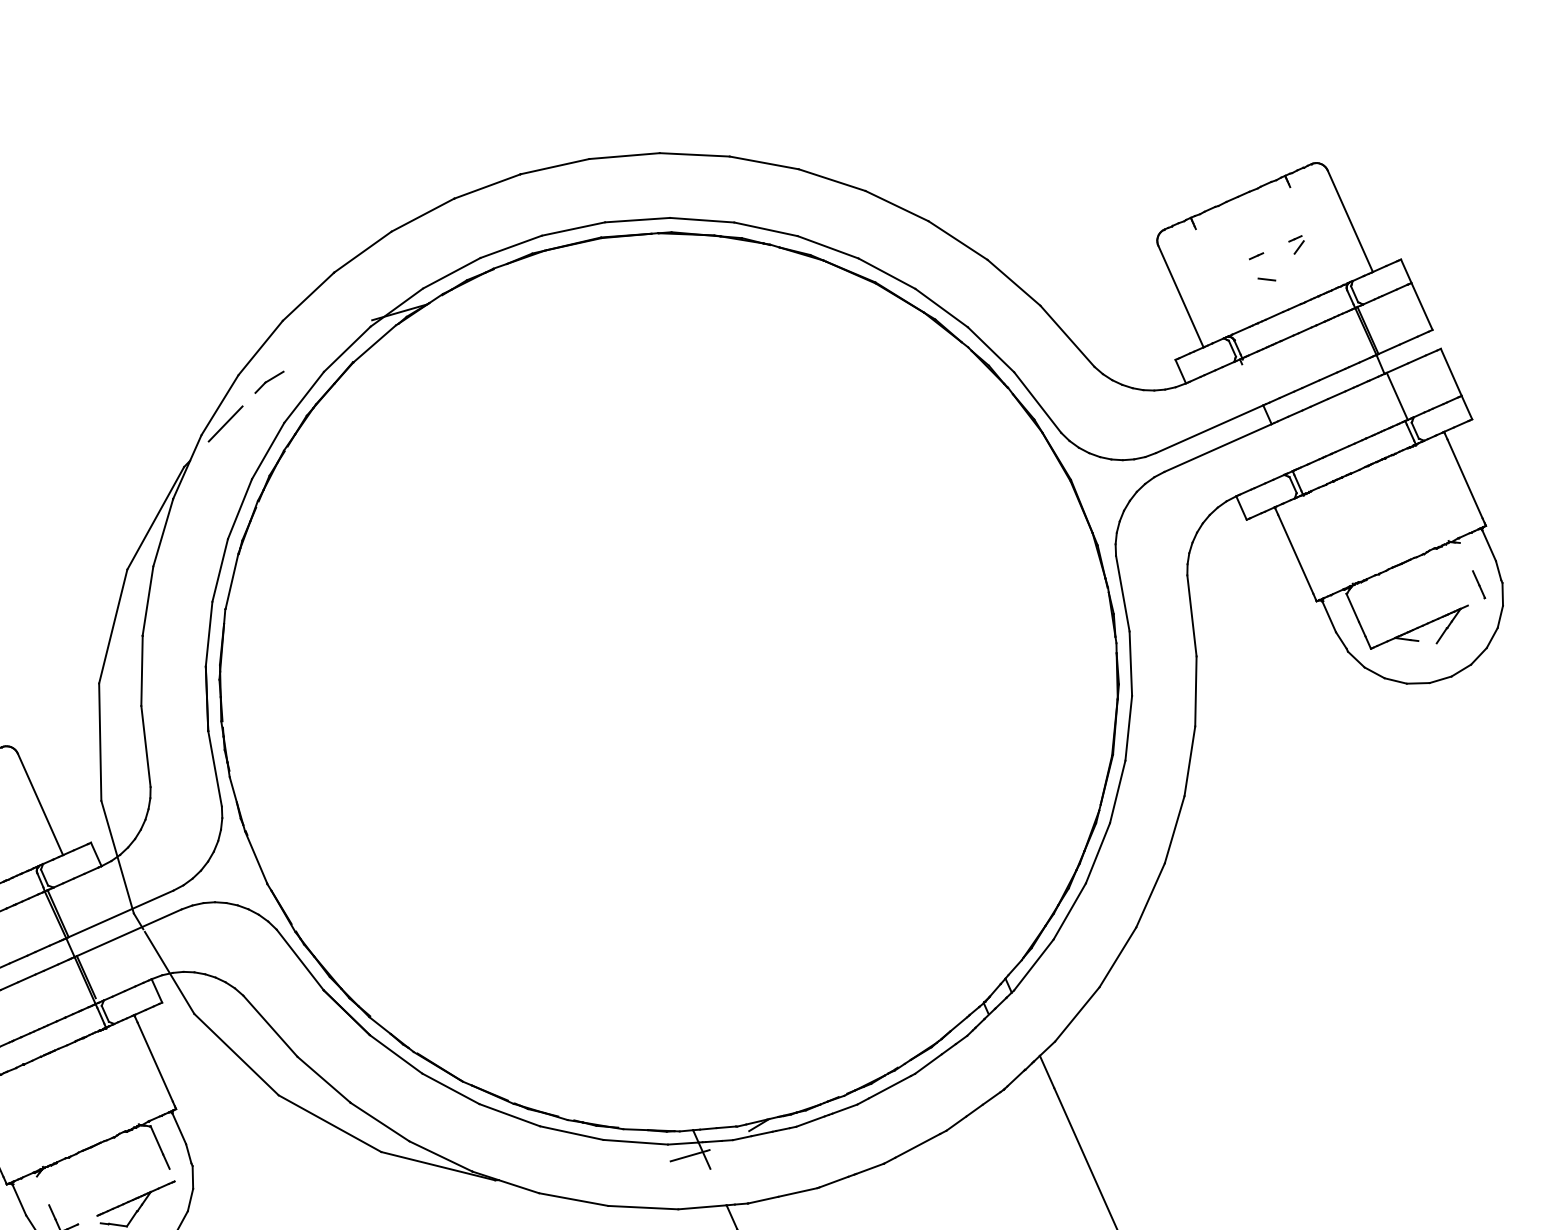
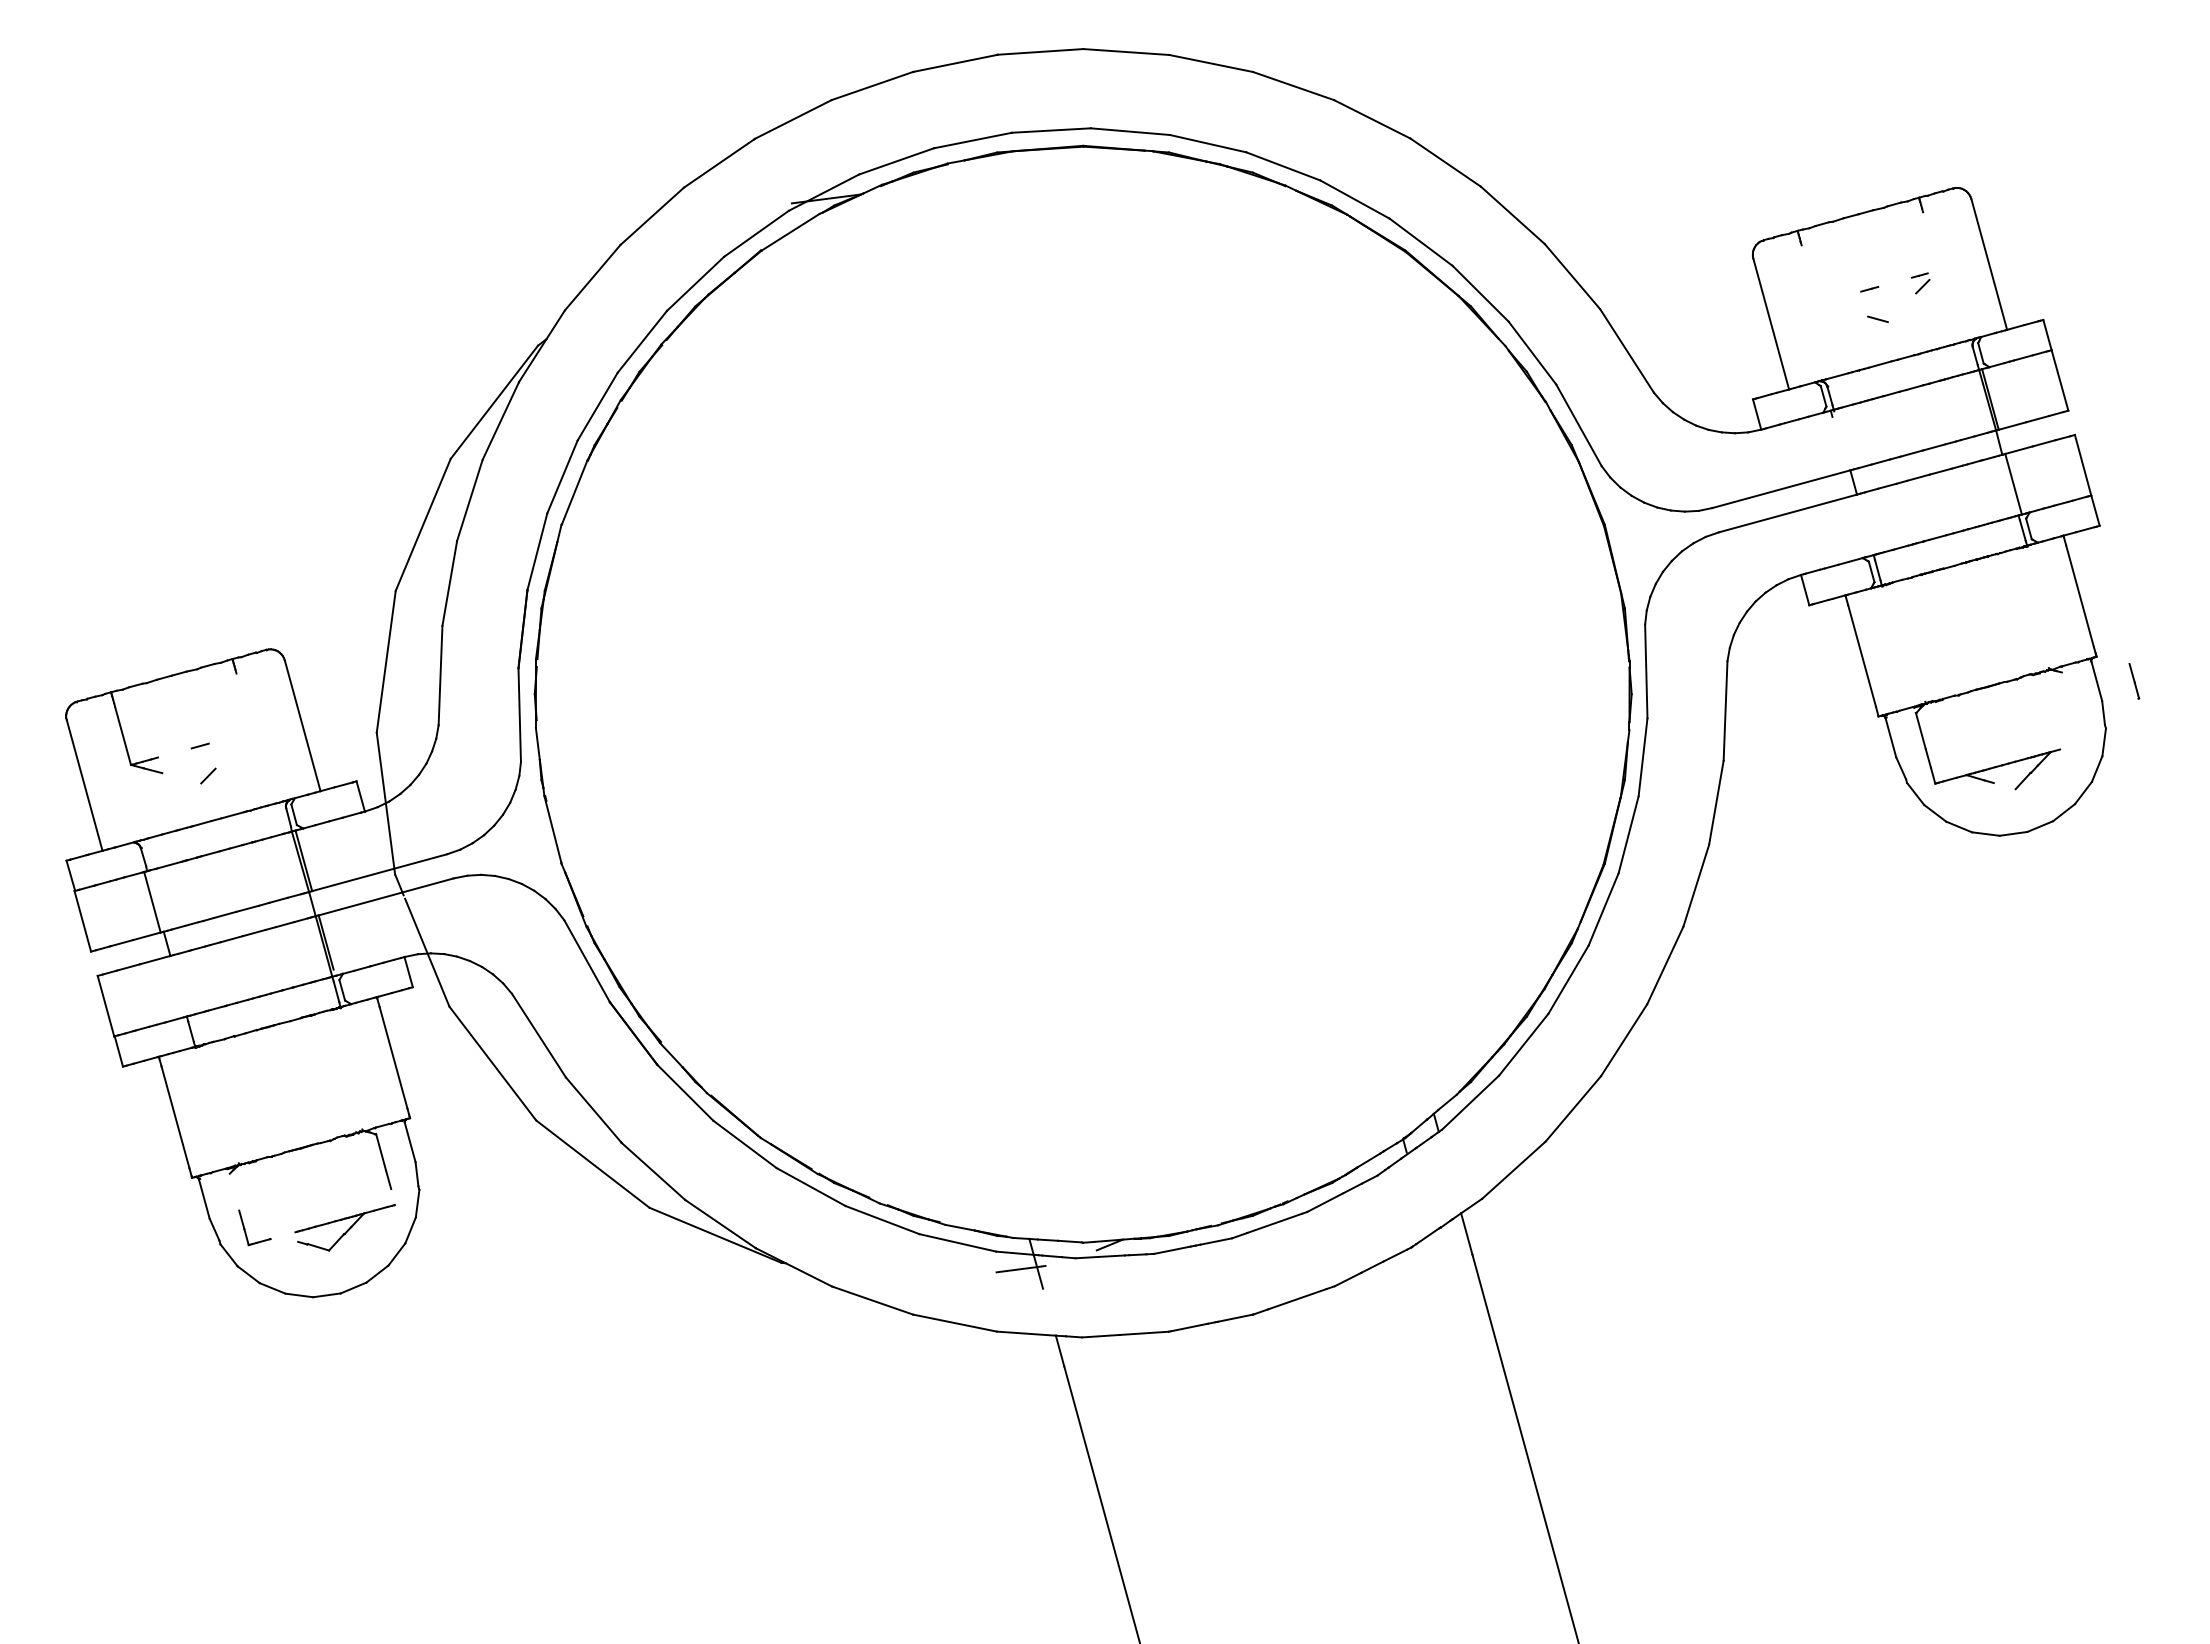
part: (269, 382) -> (656, 259), removed
line: (225, 424) -> (595, 301), removed
line: (1479, 584) -> (2134, 681), moved

